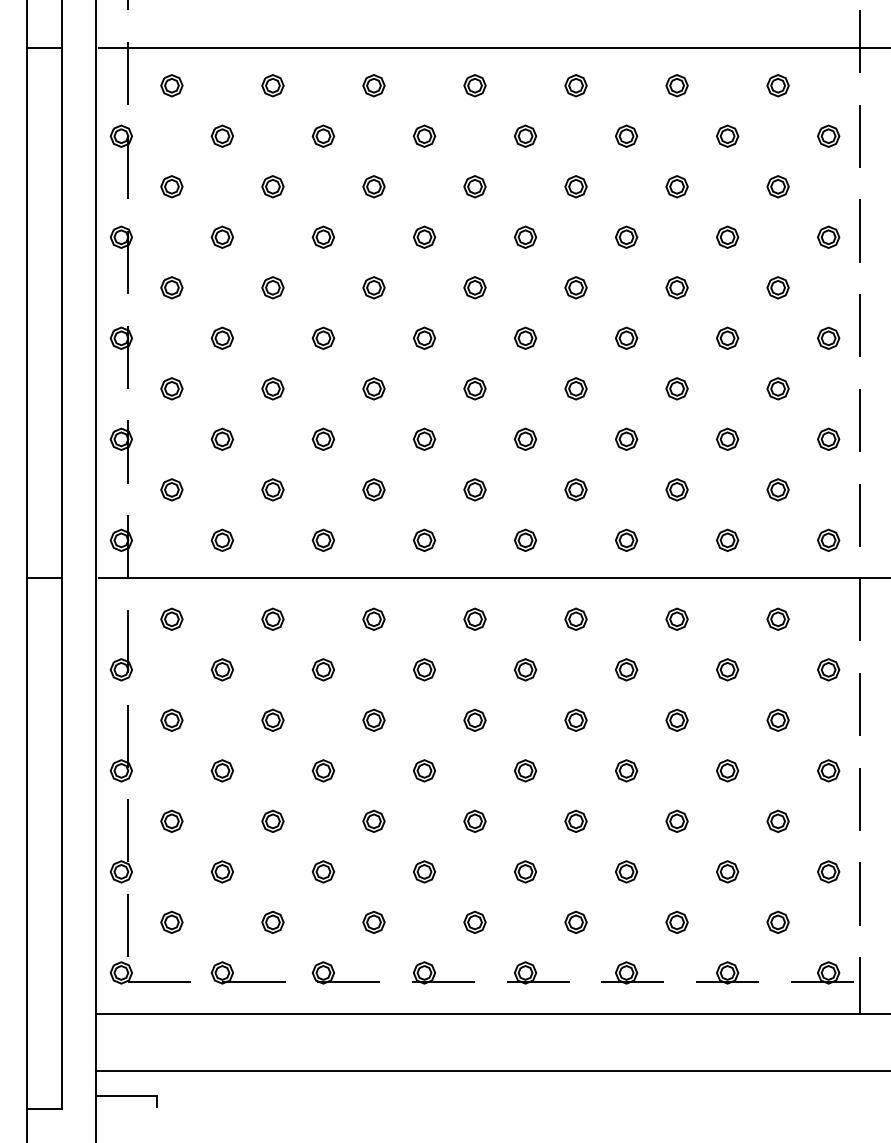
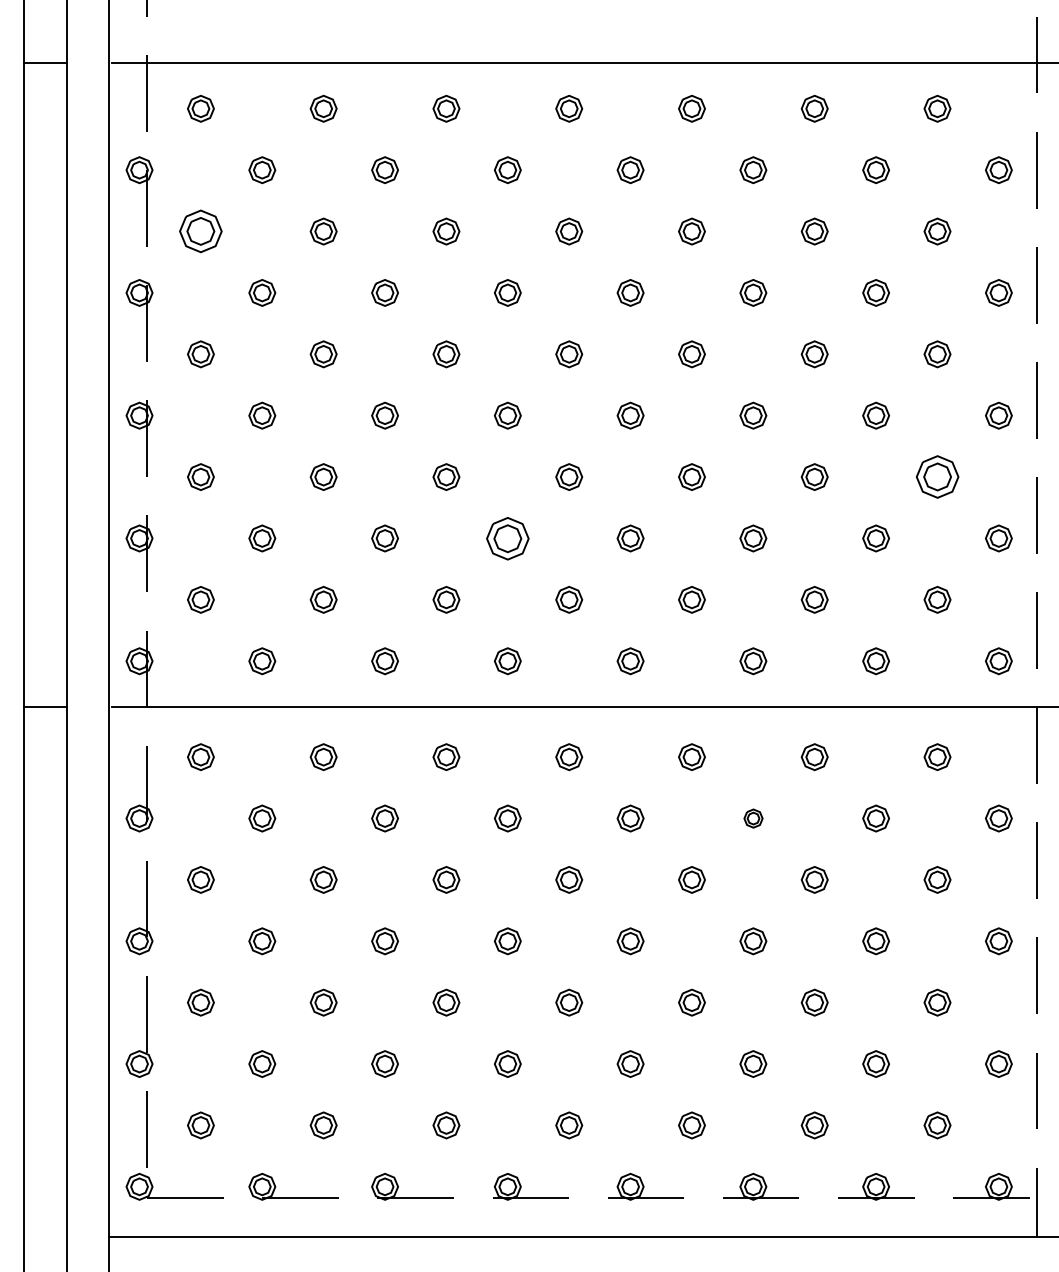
part: (171, 186) -> (200, 231), size x1.6
part: (777, 388) -> (936, 476), size x1.6
part: (424, 438) -> (507, 537), size x1.6
part: (626, 669) -> (753, 818), size x0.7

